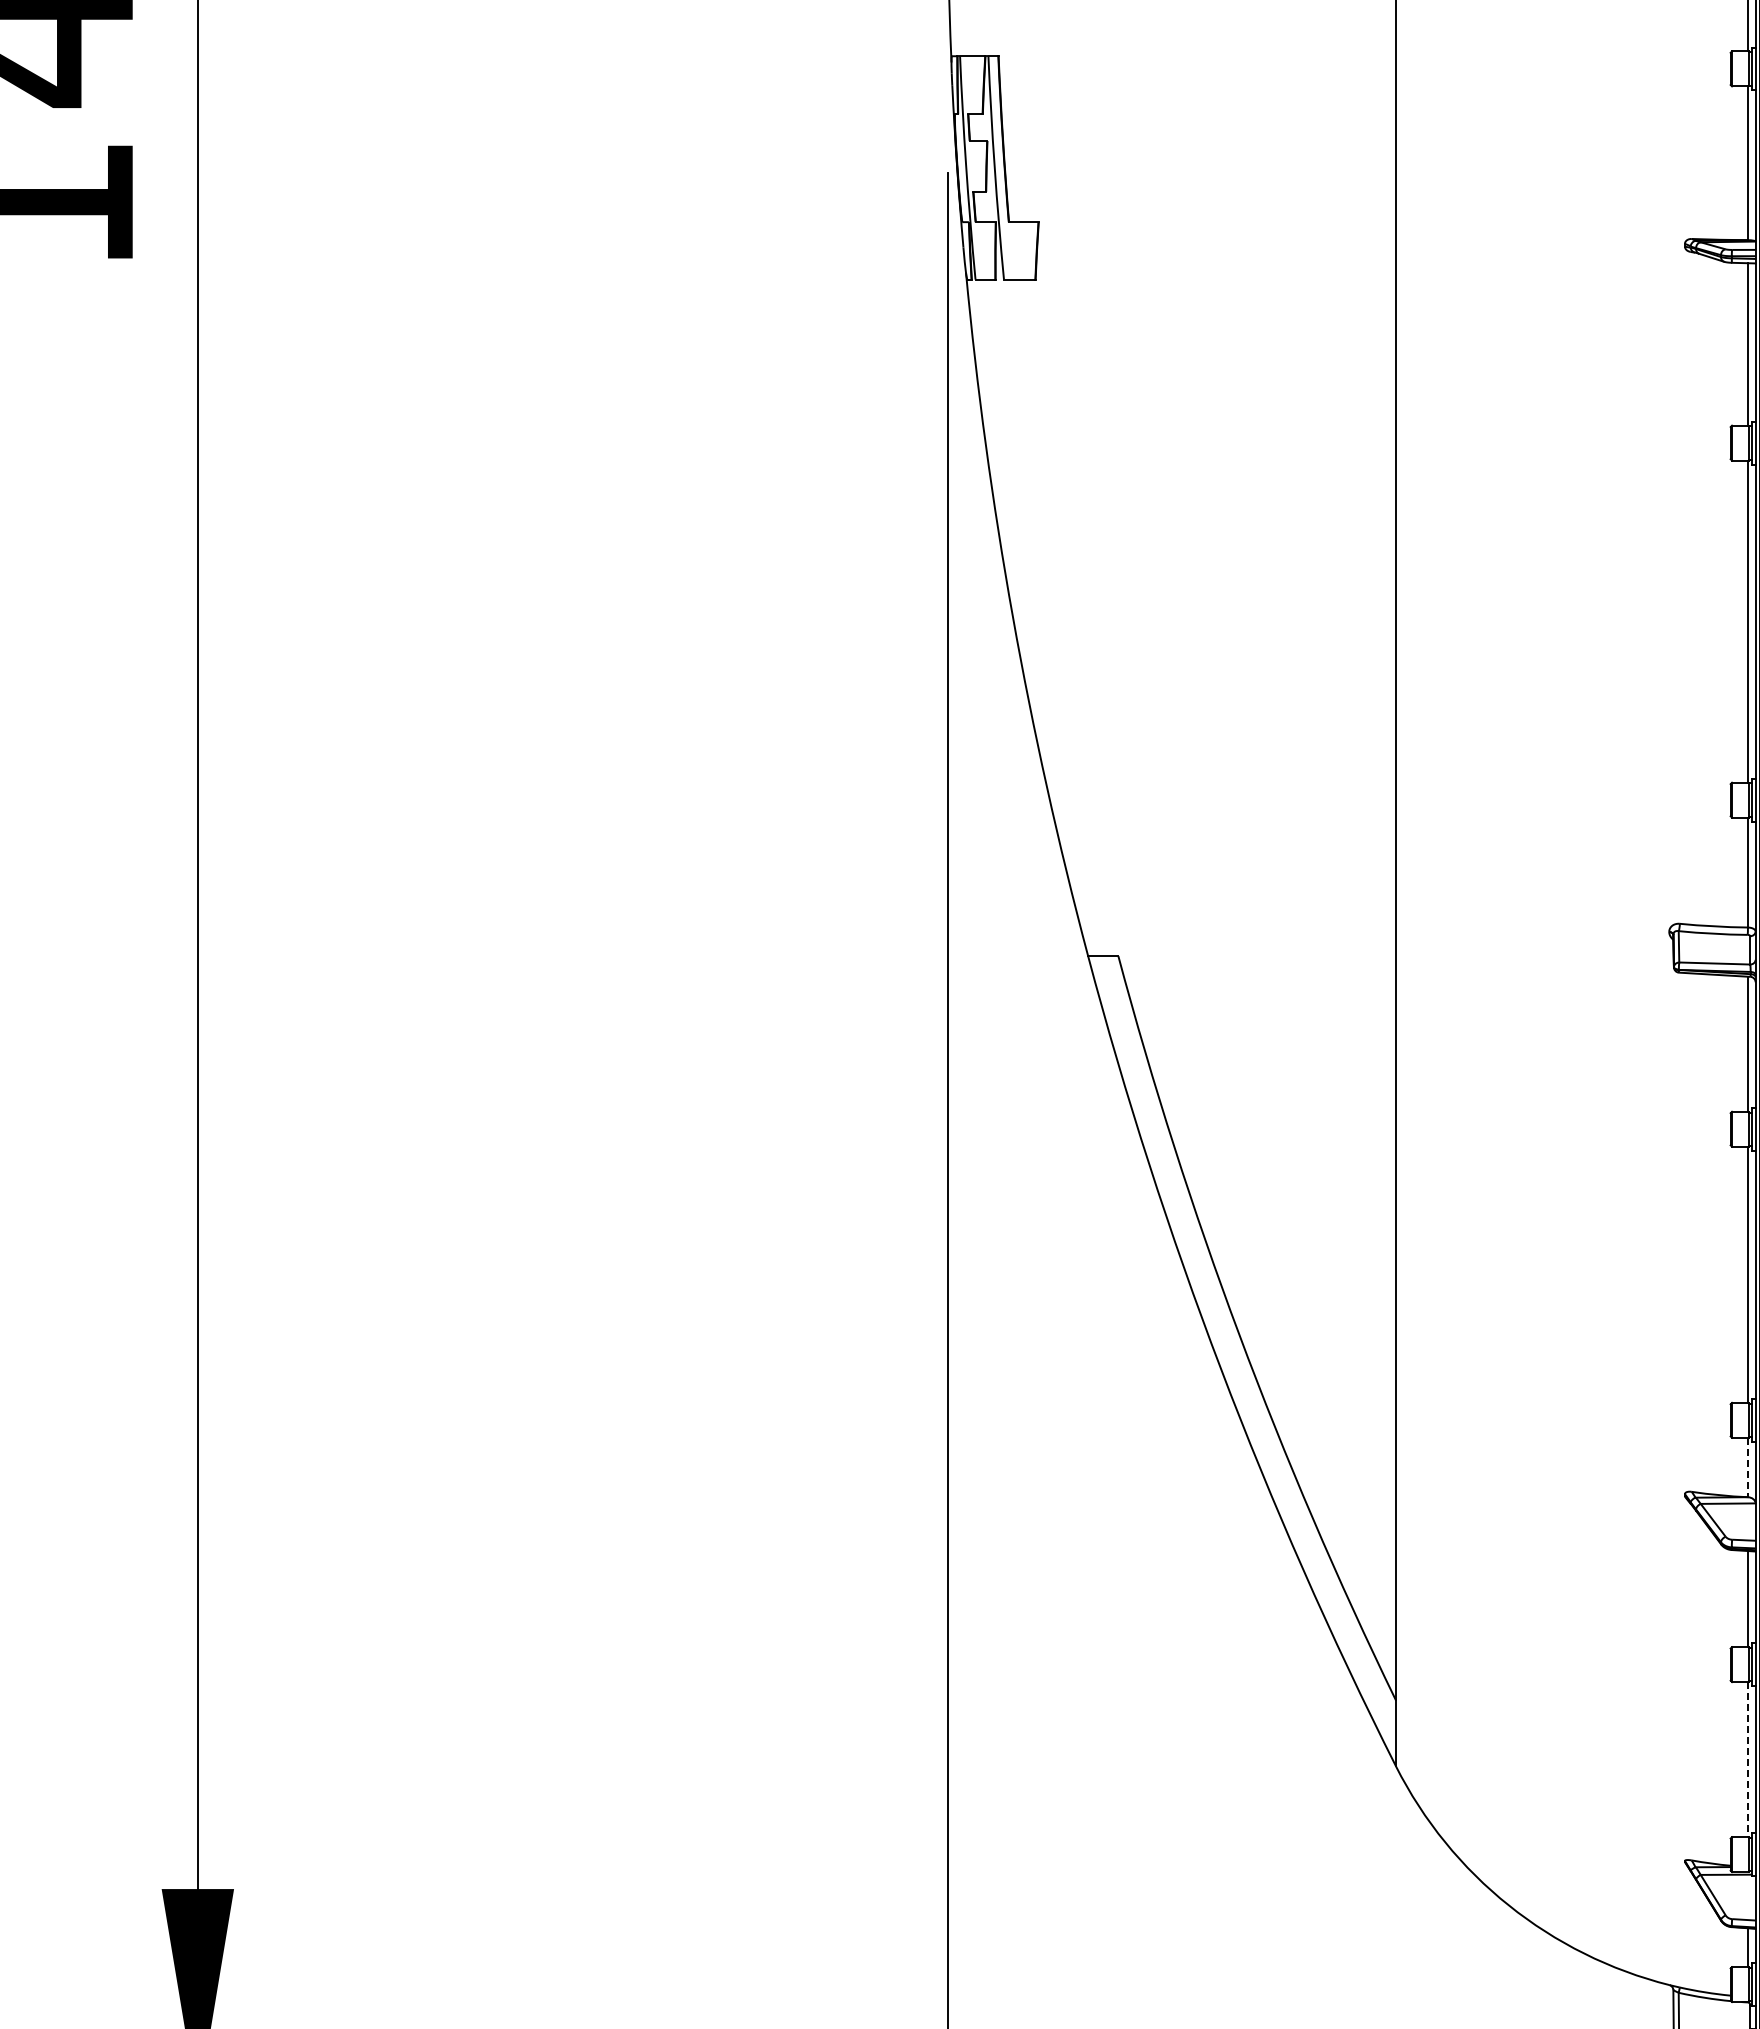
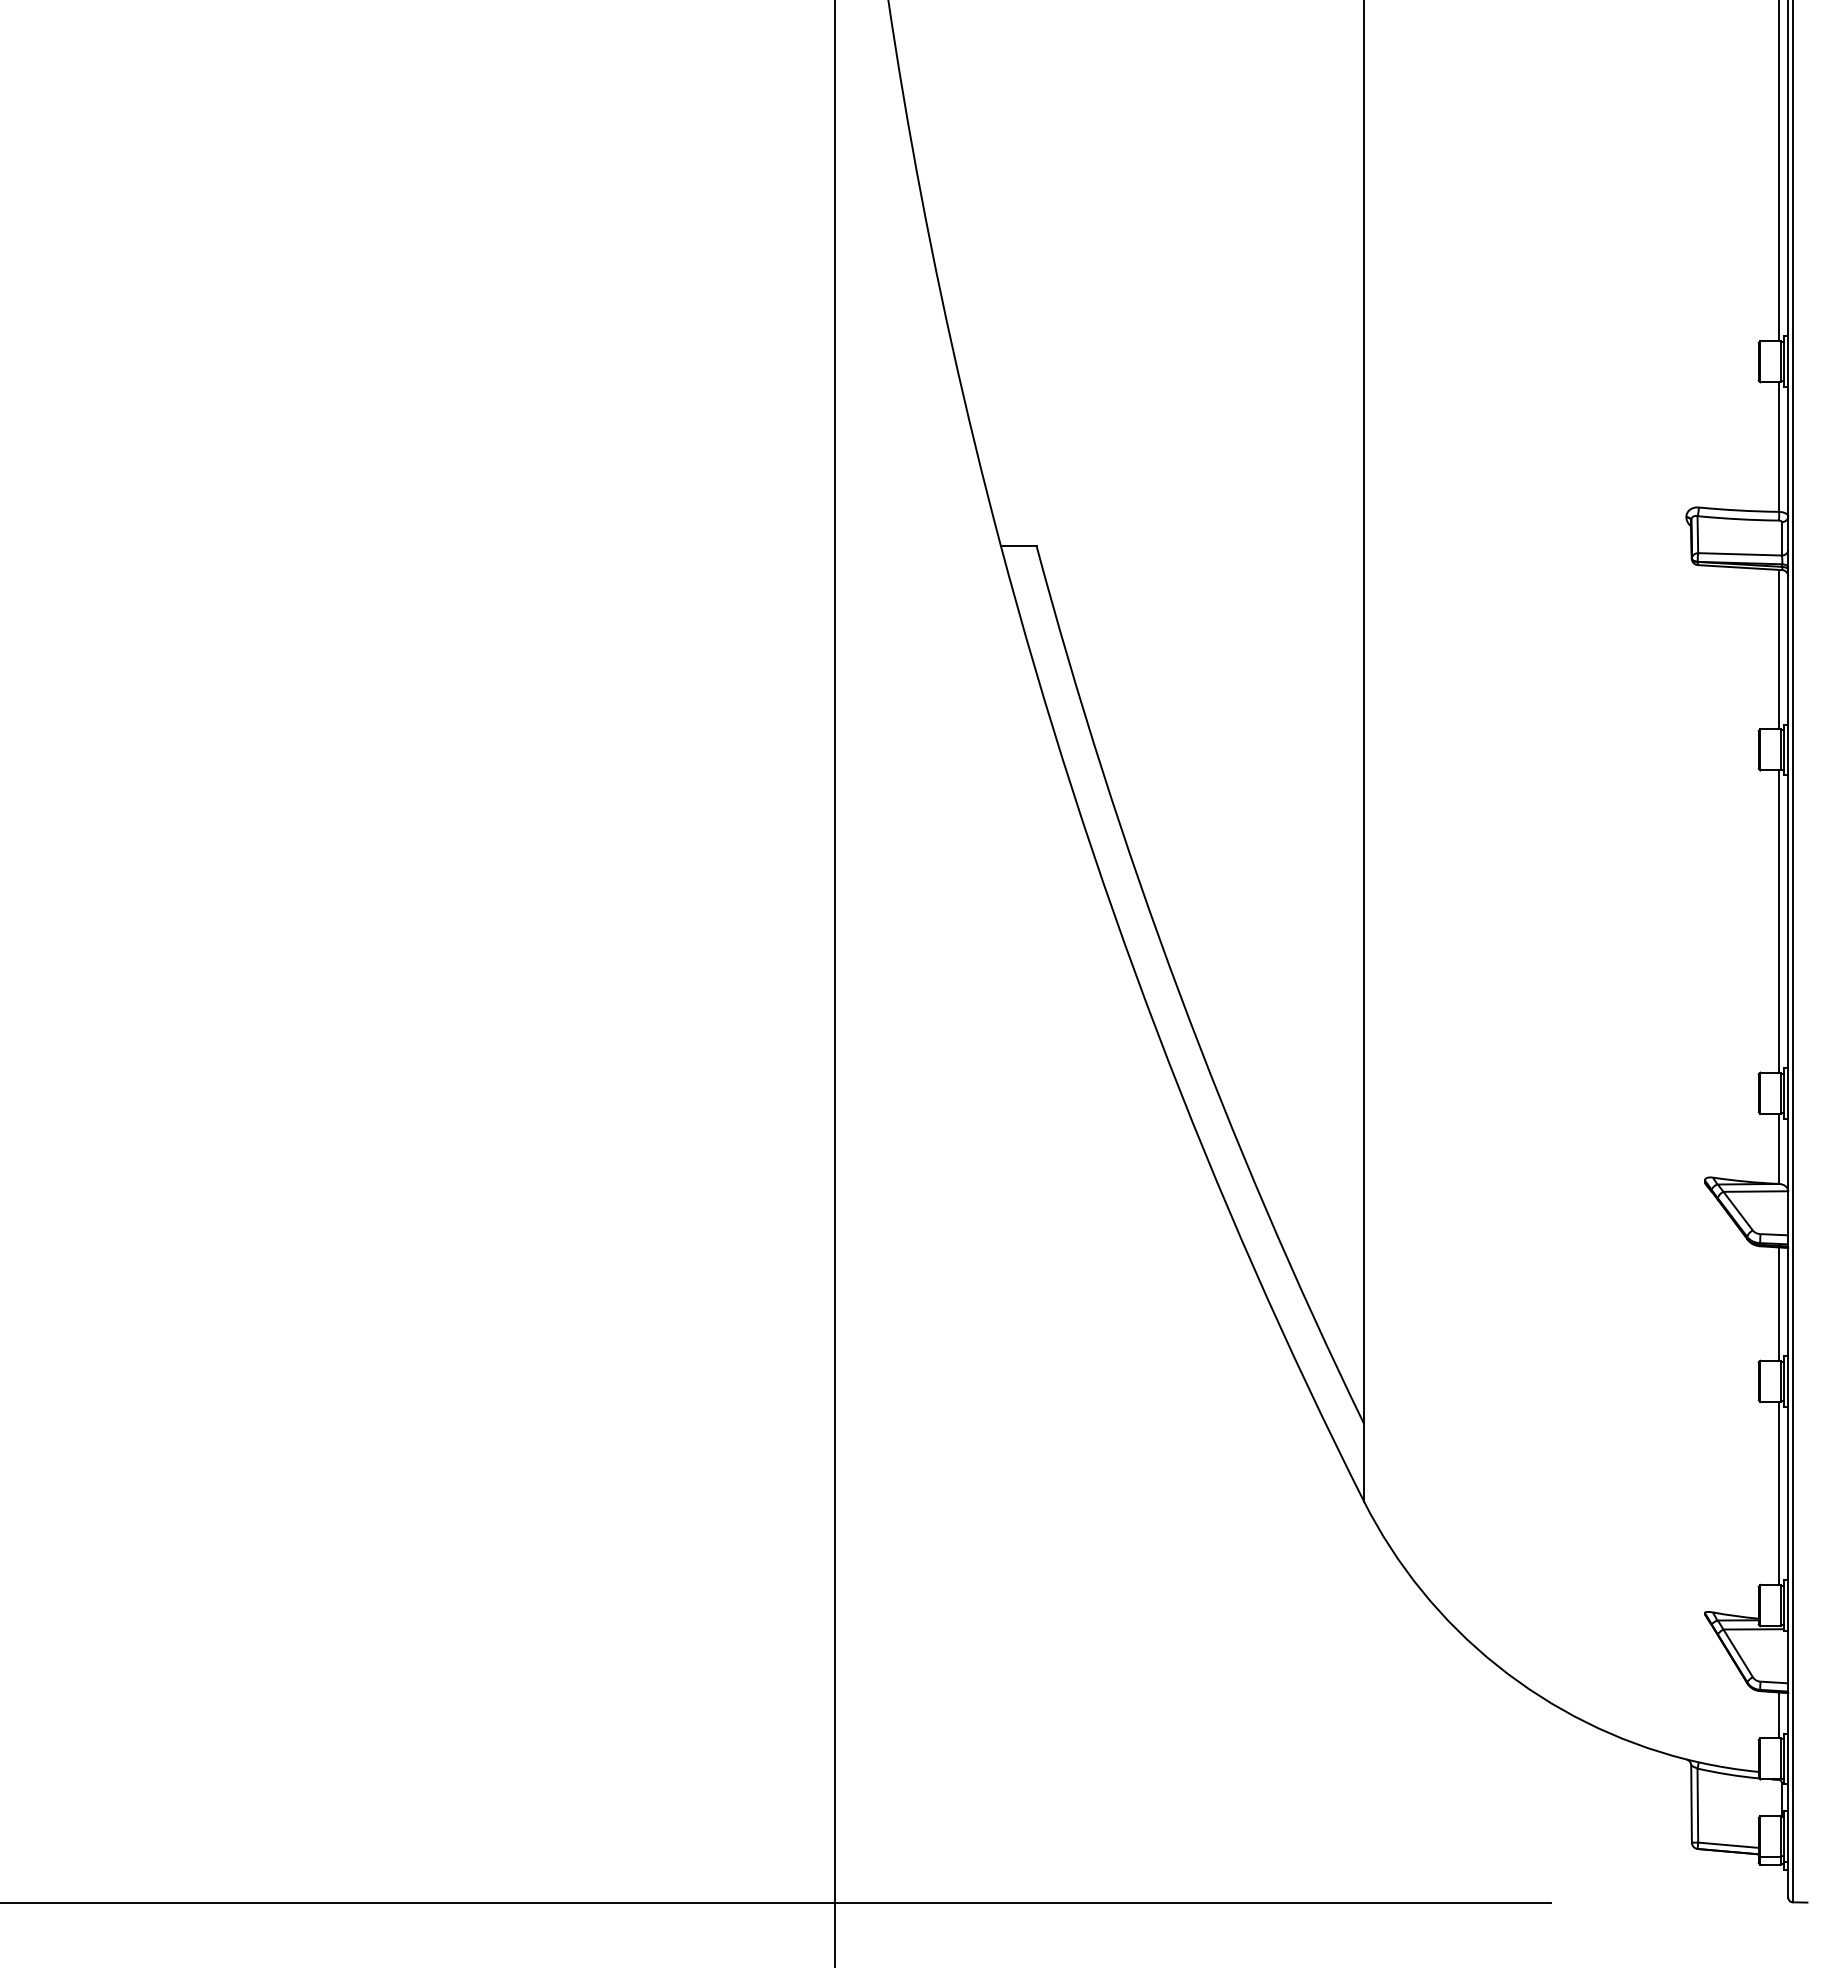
line: (1747, 1467) -> (1778, 1148), dashed -> solid
line: (1747, 1759) -> (1778, 1493), dashed -> solid

